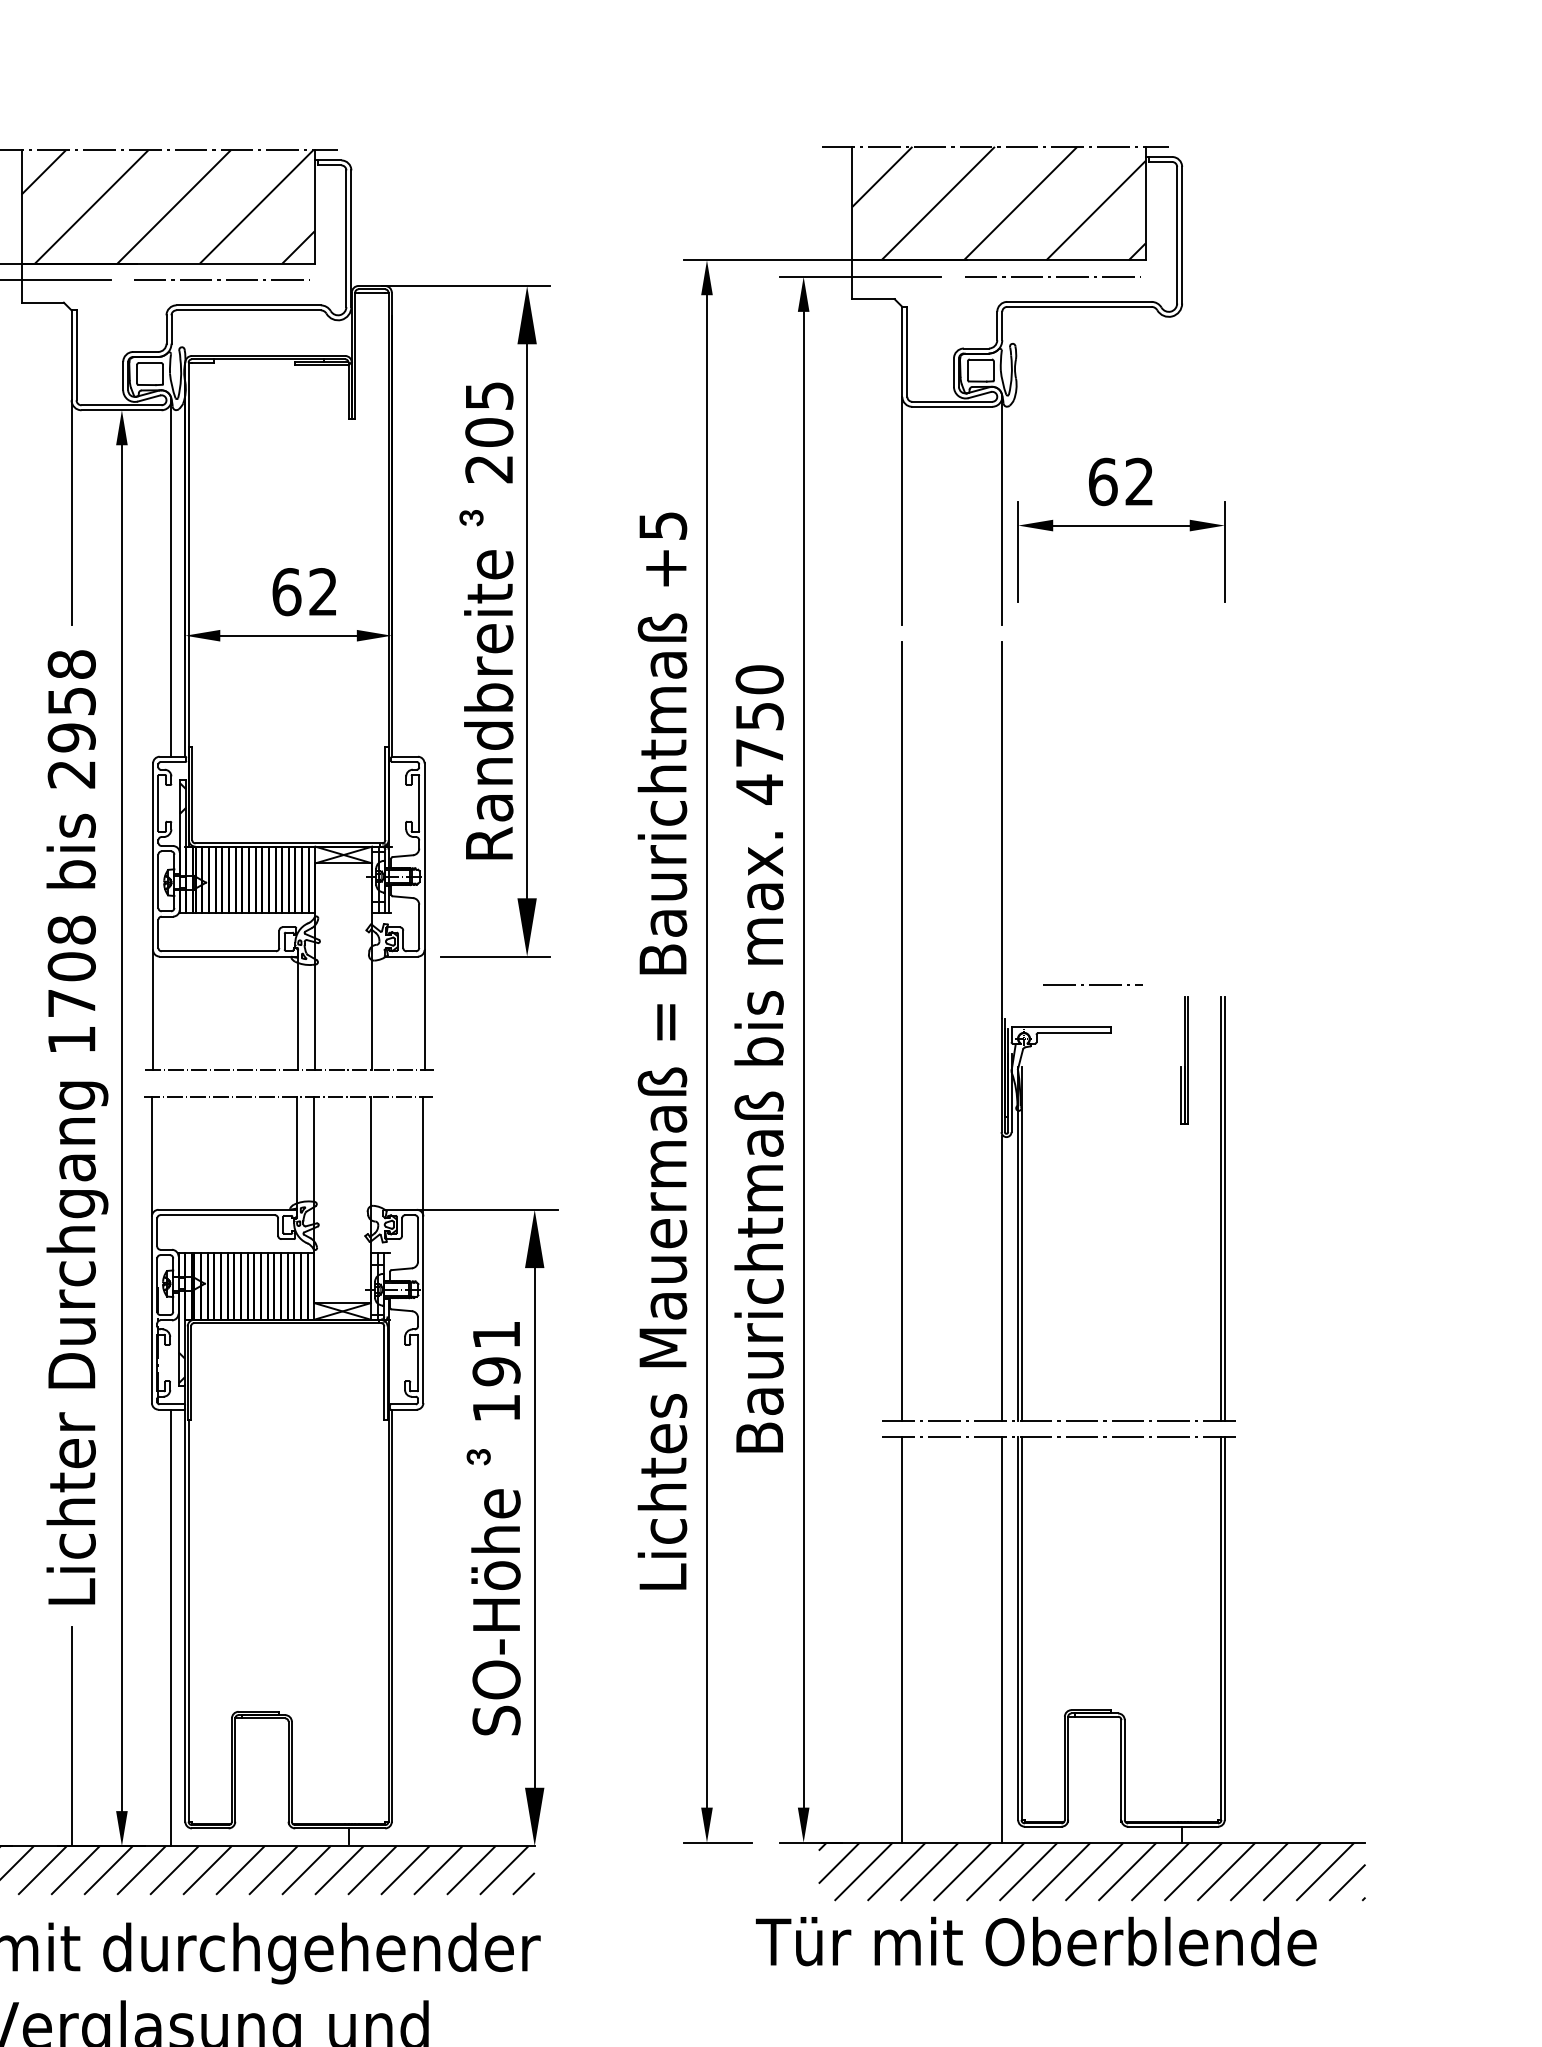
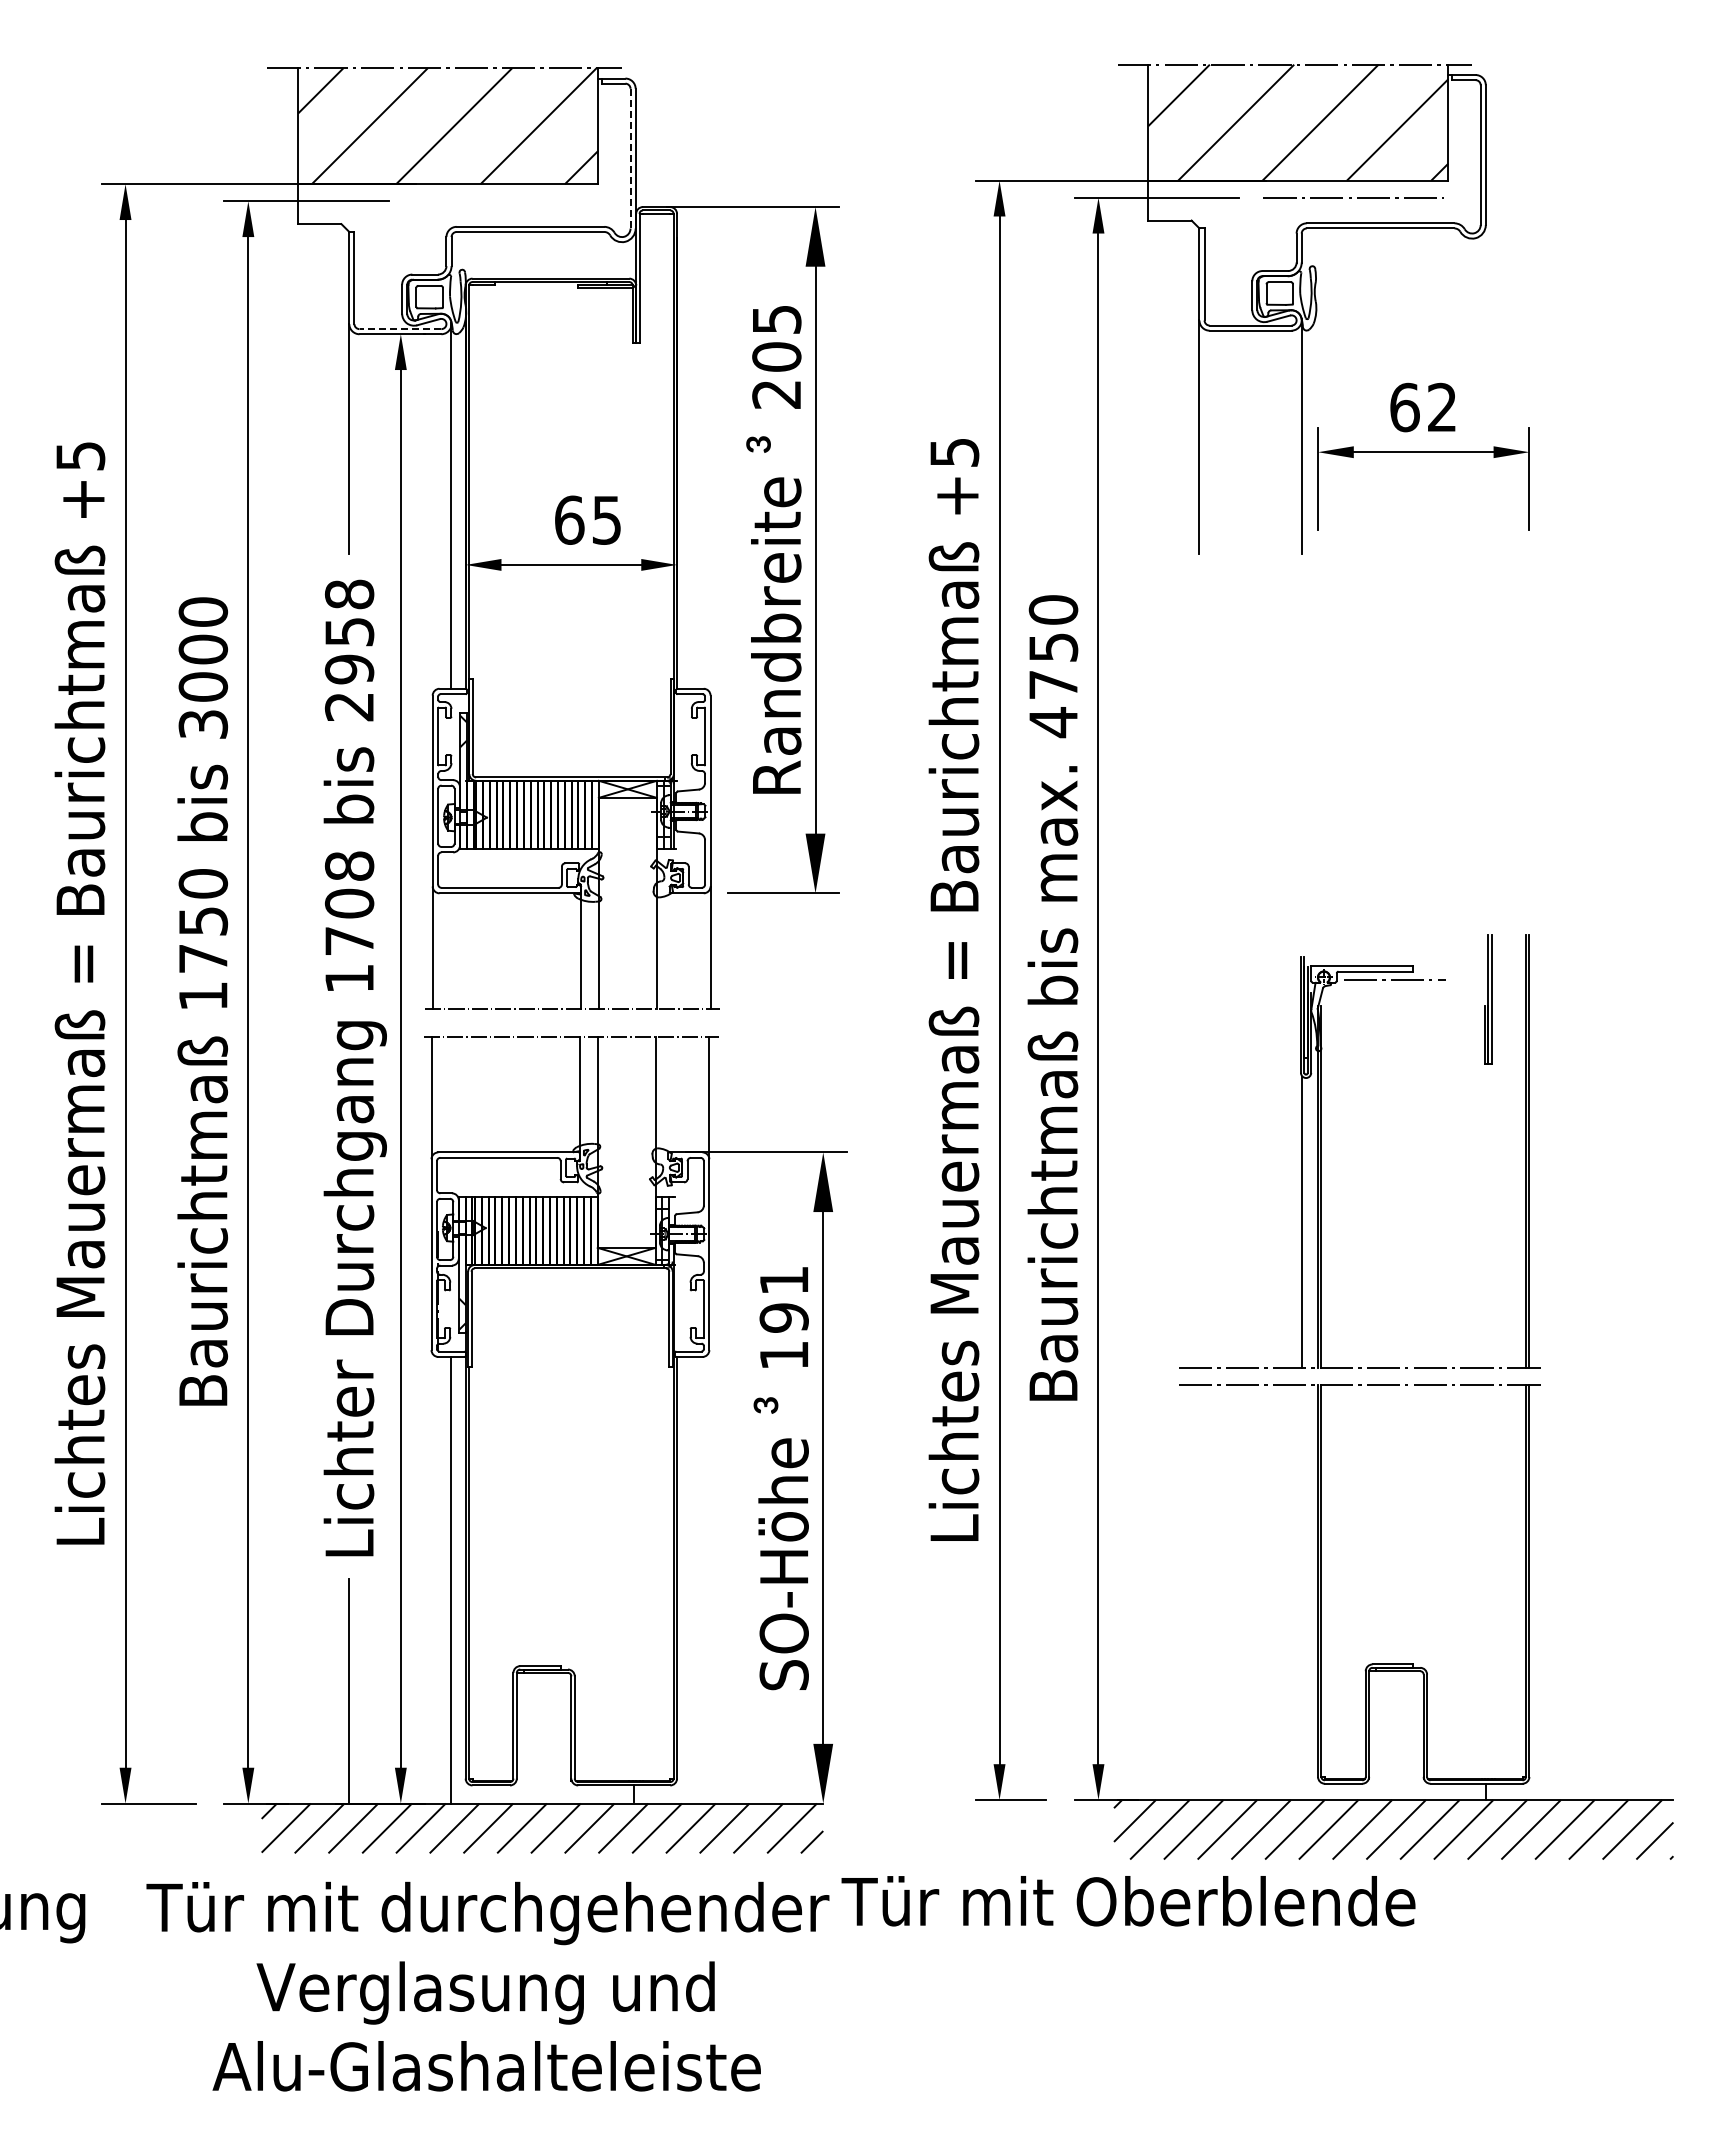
line: (346, 238) -> (630, 158), solid -> dashed
line: (220, 279) -> (501, 200), removed
line: (121, 405) -> (400, 329), solid -> dashed
text: (322, 591) -> (606, 519), 62 -> 65
line: (1002, 828) -> (1301, 762), removed
line: (1092, 984) -> (1394, 979), moved
line: (902, 1031) -> (1199, 969), removed
line: (902, 1639) -> (1199, 1592), removed
line: (1002, 1639) -> (1301, 1592), removed
text: (1036, 1941) -> (1128, 1901), moved

